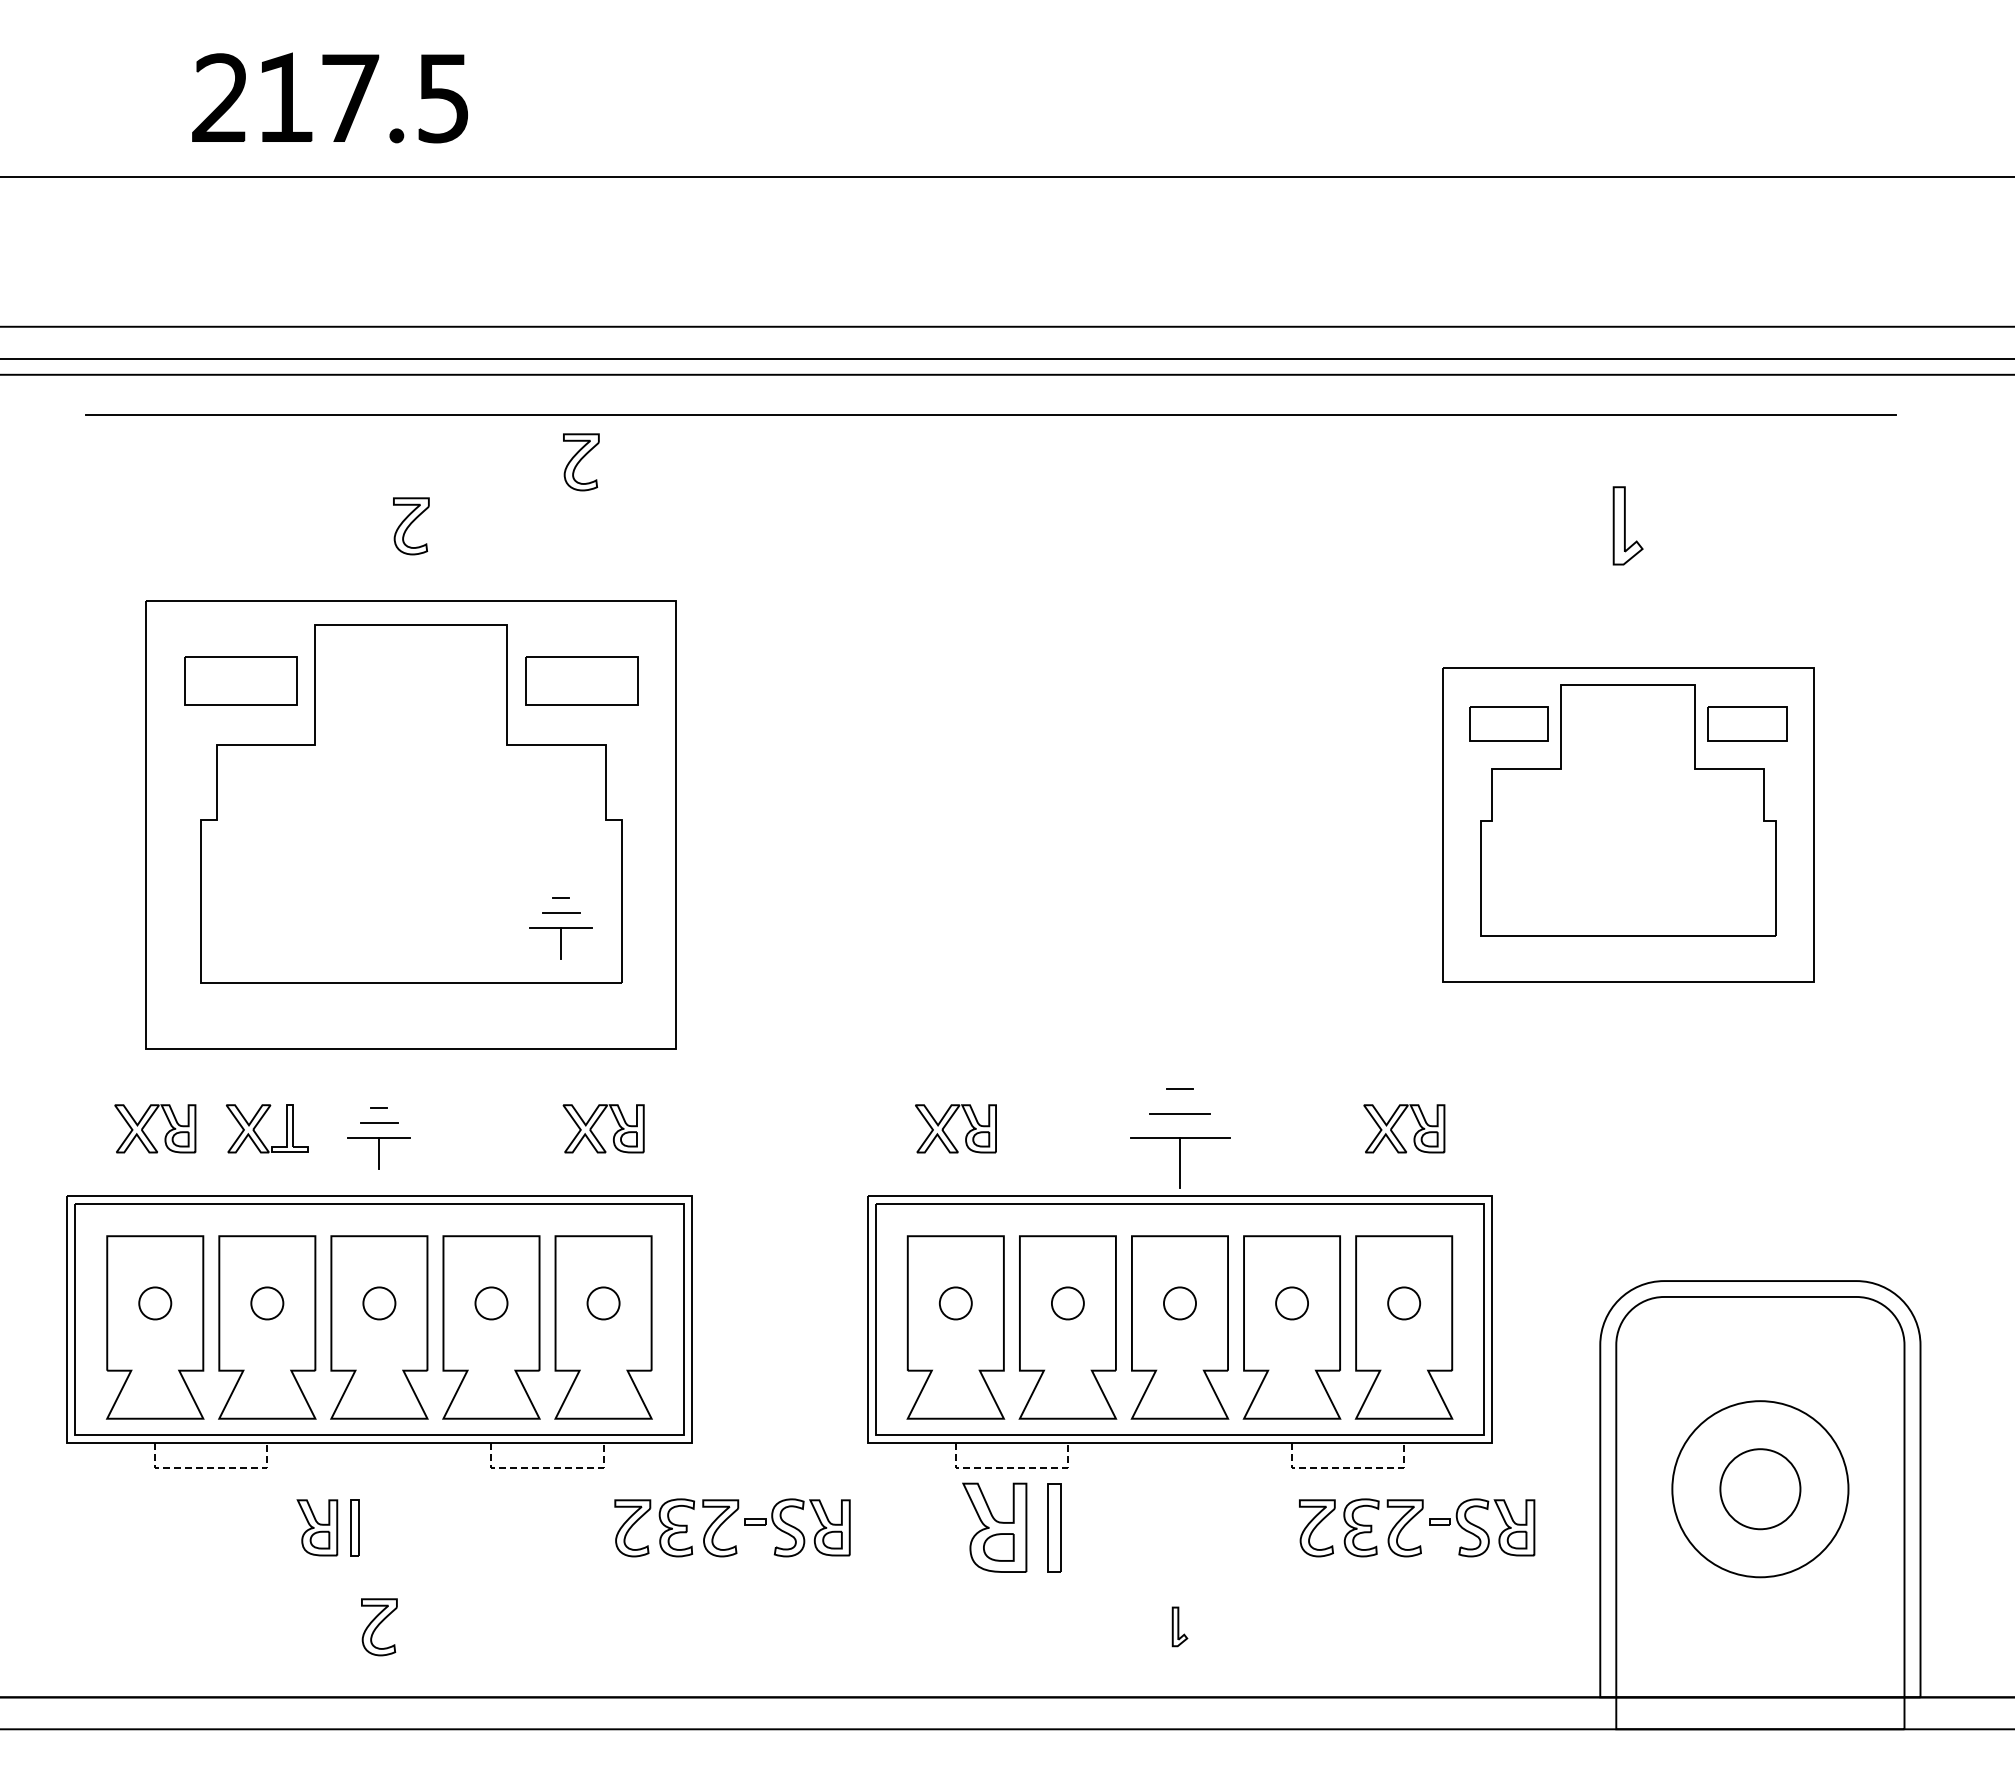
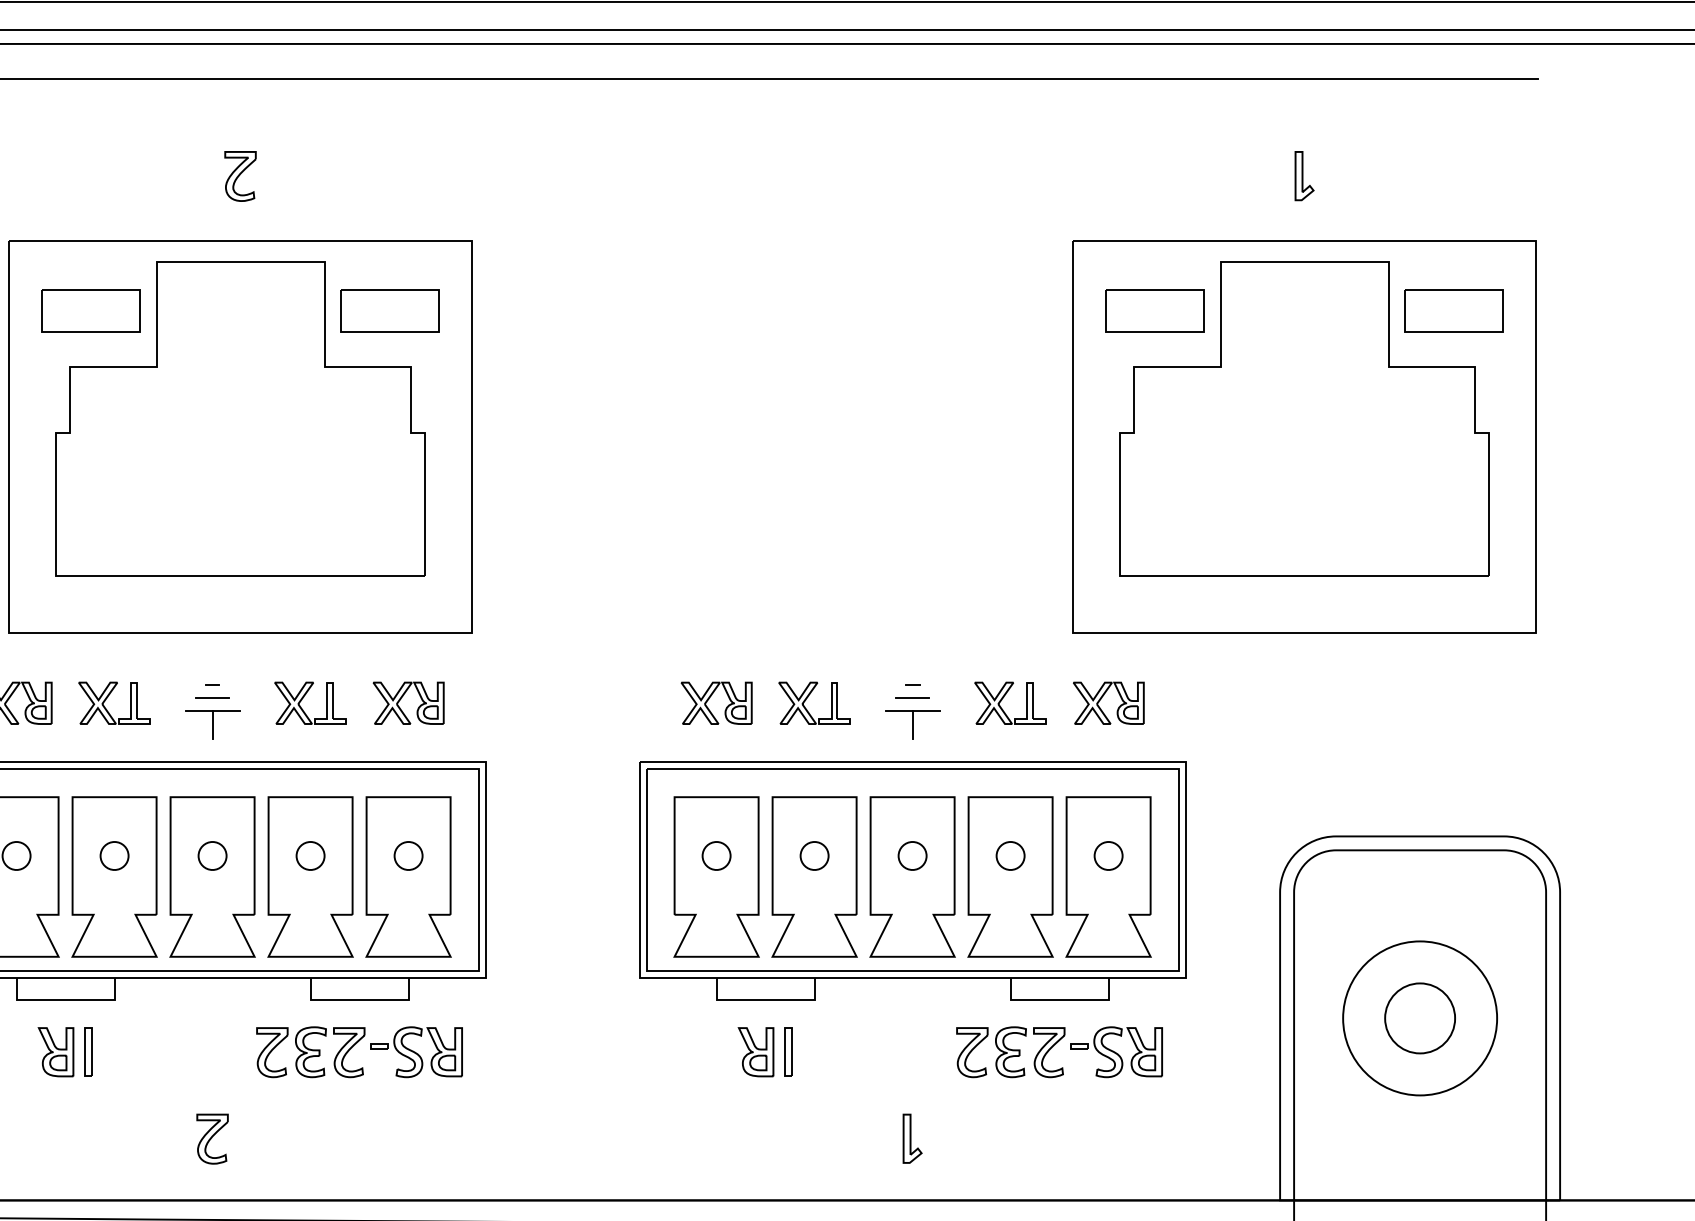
part: (581, 462) -> (389, 120), removed
part: (1628, 525) -> (1304, 175), size x0.71
part: (1627, 824) -> (1303, 437), size x1.43
part: (560, 928) -> (370, 528), removed
part: (1060, 1122) -> (808, 697), added
part: (1284, 1122) -> (1003, 697), added
part: (482, 1124) -> (302, 699), added
part: (1179, 1138) -> (912, 711), size x0.62
line: (211, 1468) -> (65, 1000), dashed -> solid
line: (548, 1468) -> (360, 1000), dashed -> solid
line: (1012, 1468) -> (766, 1000), dashed -> solid
line: (1348, 1468) -> (1059, 1000), dashed -> solid
part: (726, 1520) -> (354, 1045), moved
part: (1411, 1520) -> (1054, 1045), moved
part: (327, 1527) -> (64, 1051), moved
part: (1011, 1527) -> (765, 1051), size x0.62
part: (1179, 1626) -> (912, 1138), size x1.43

